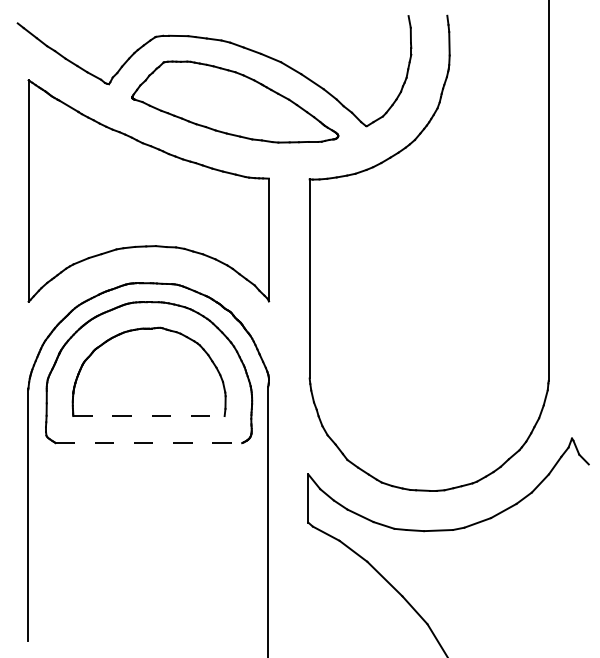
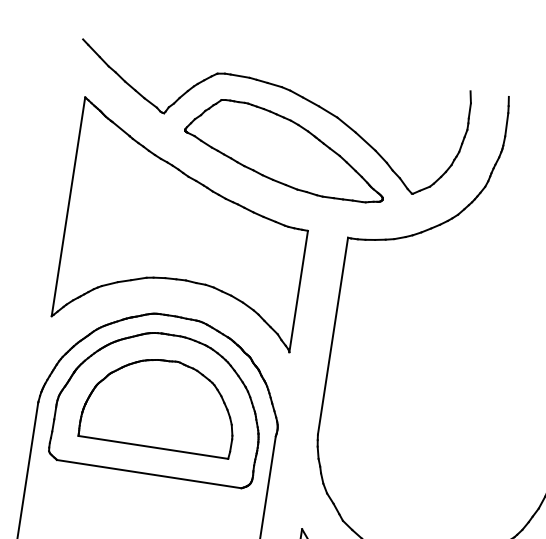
line: (148, 416) -> (152, 447), dashed -> solid
line: (149, 443) -> (149, 474), dashed -> solid

